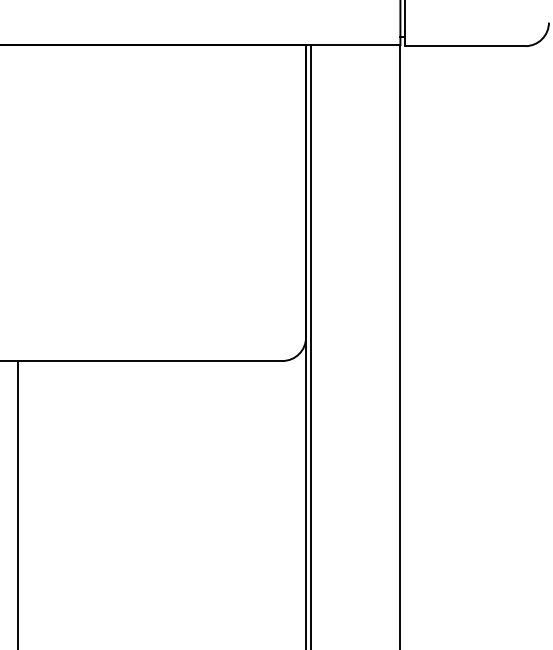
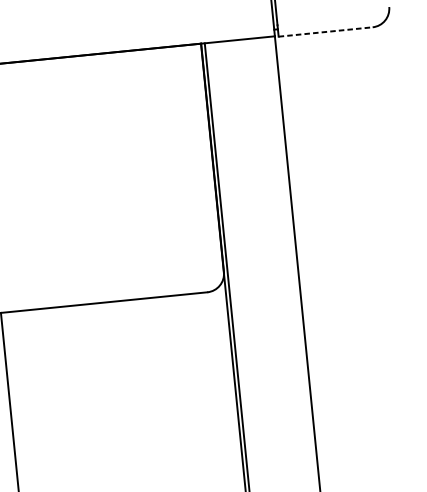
line: (465, 46) -> (325, 32), solid -> dashed

